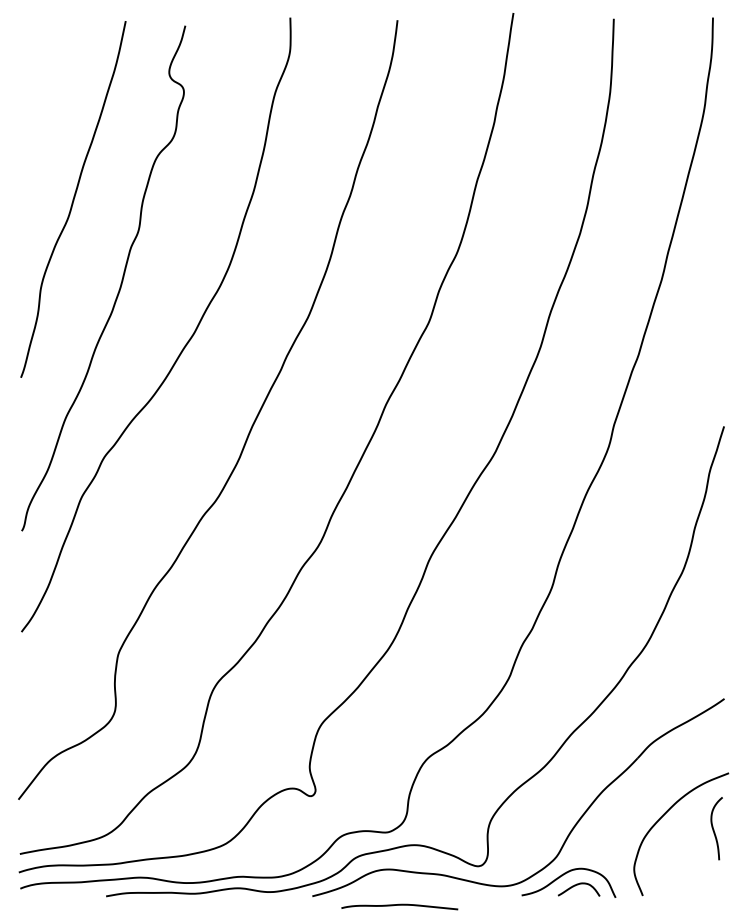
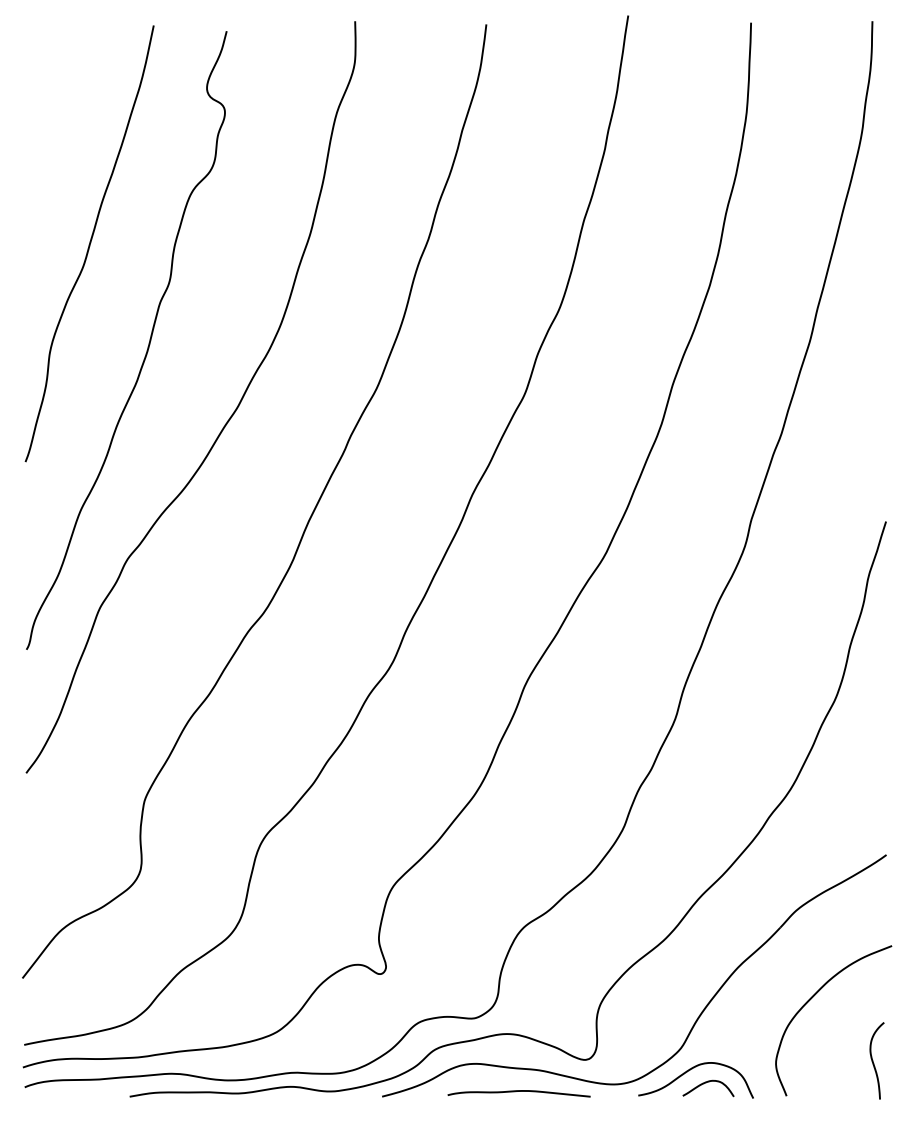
curve: (713, 828) -> (873, 1060), moved
curve: (399, 905) -> (518, 1091), moved

